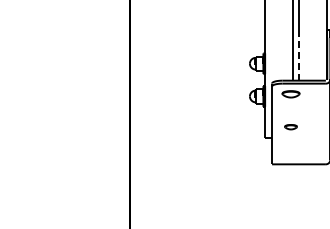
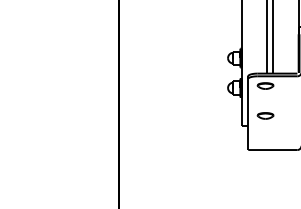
line: (299, 57) -> (273, 52), dashed -> solid
part: (290, 127) -> (265, 116), size x1.43

